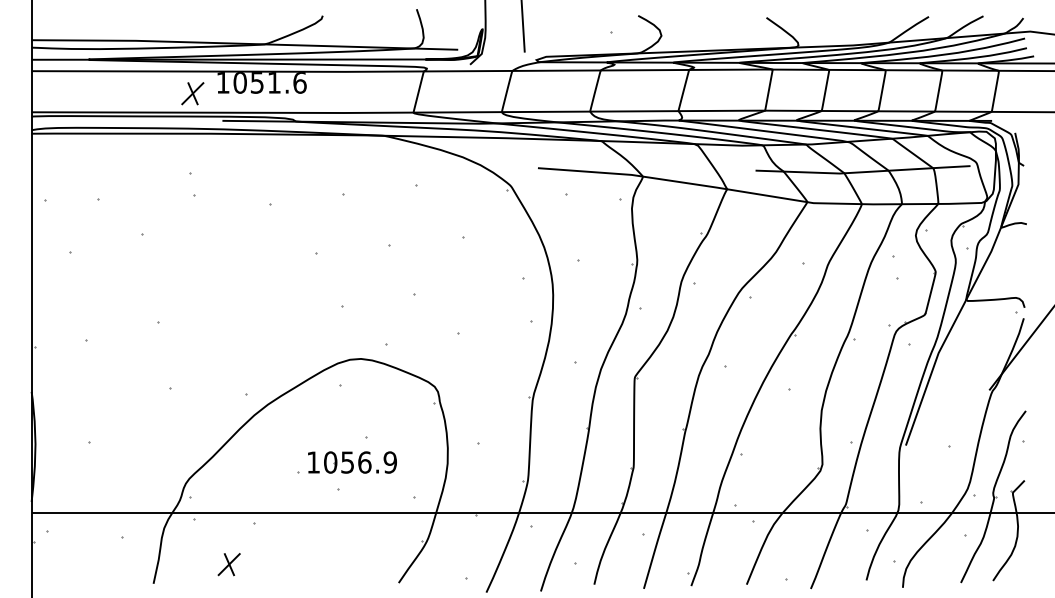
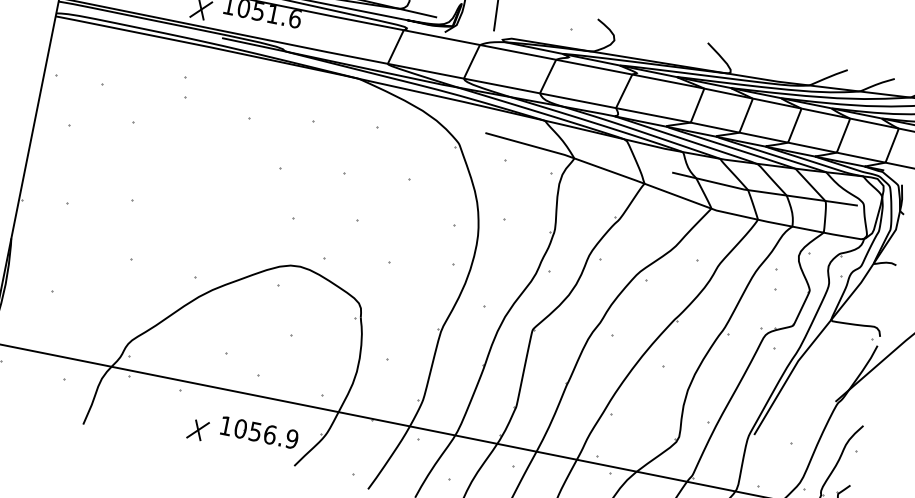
part: (352, 462) -> (259, 432), moved
part: (228, 564) -> (197, 430), moved

